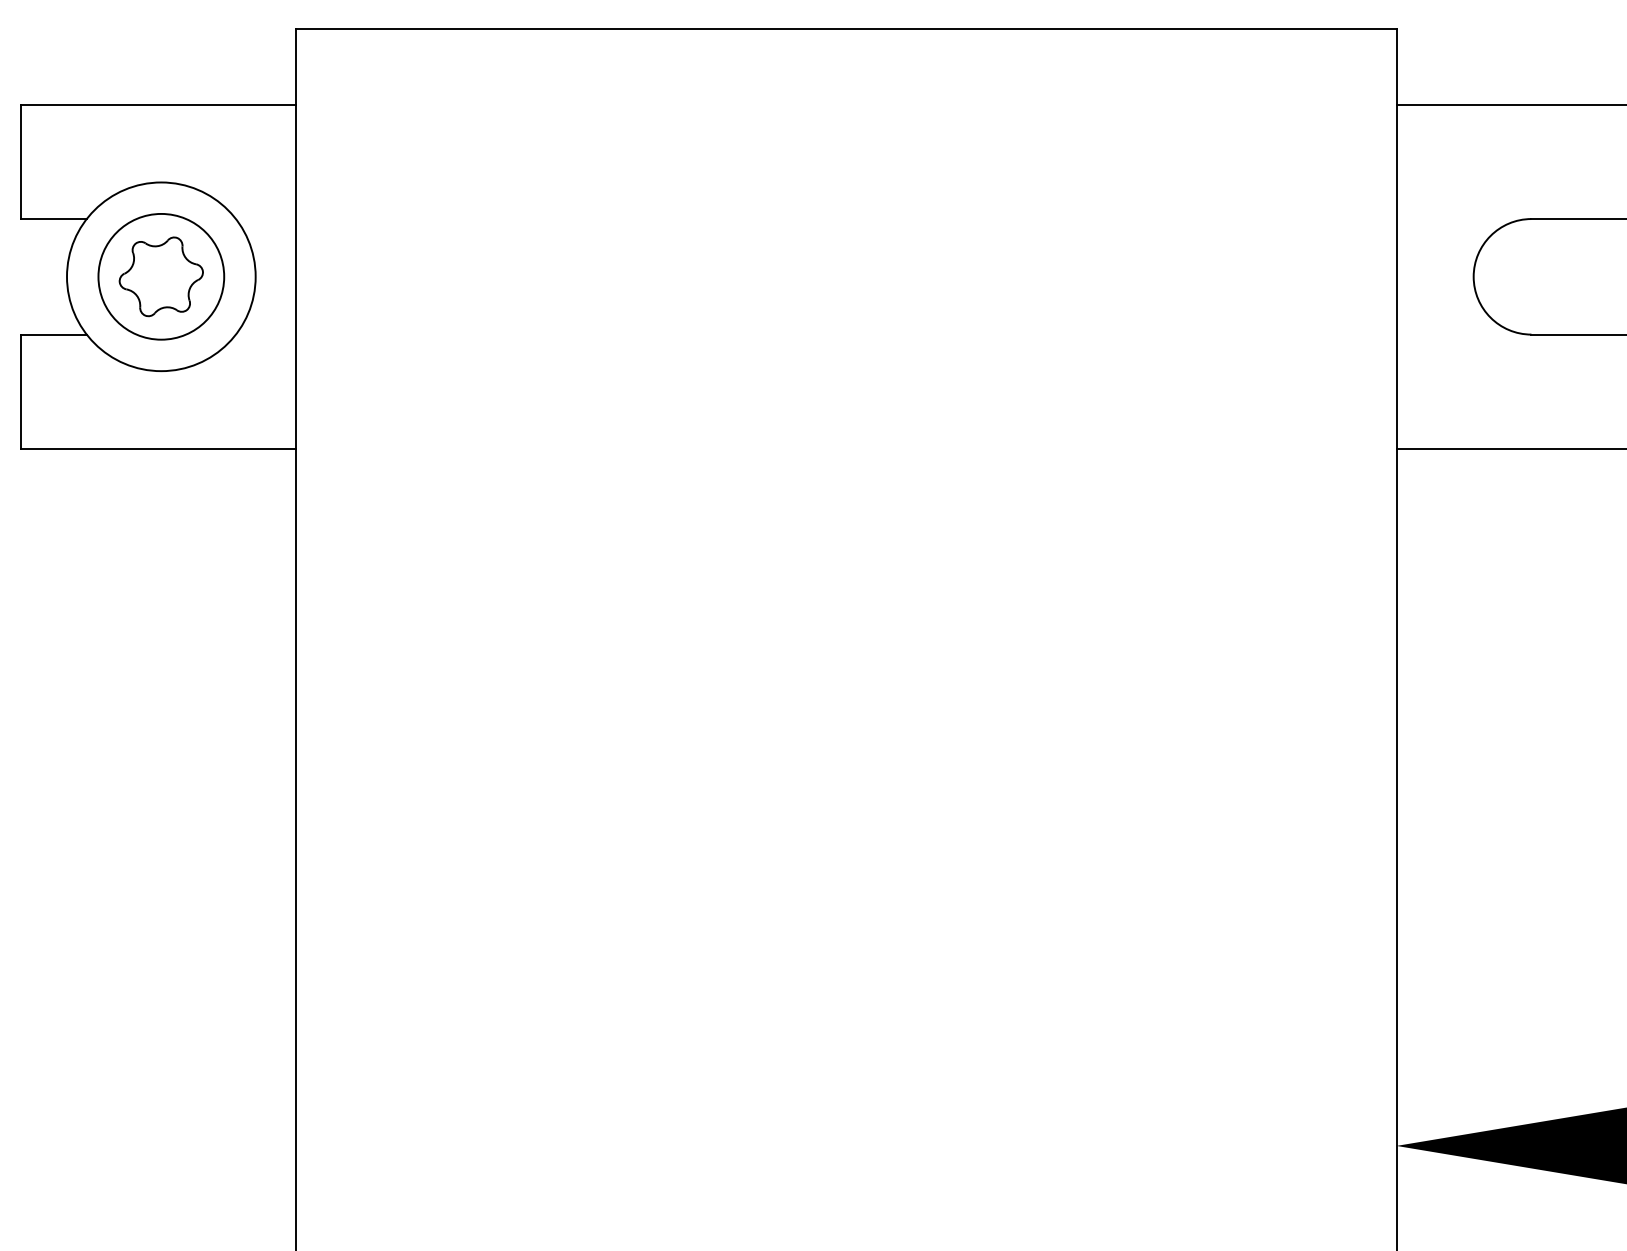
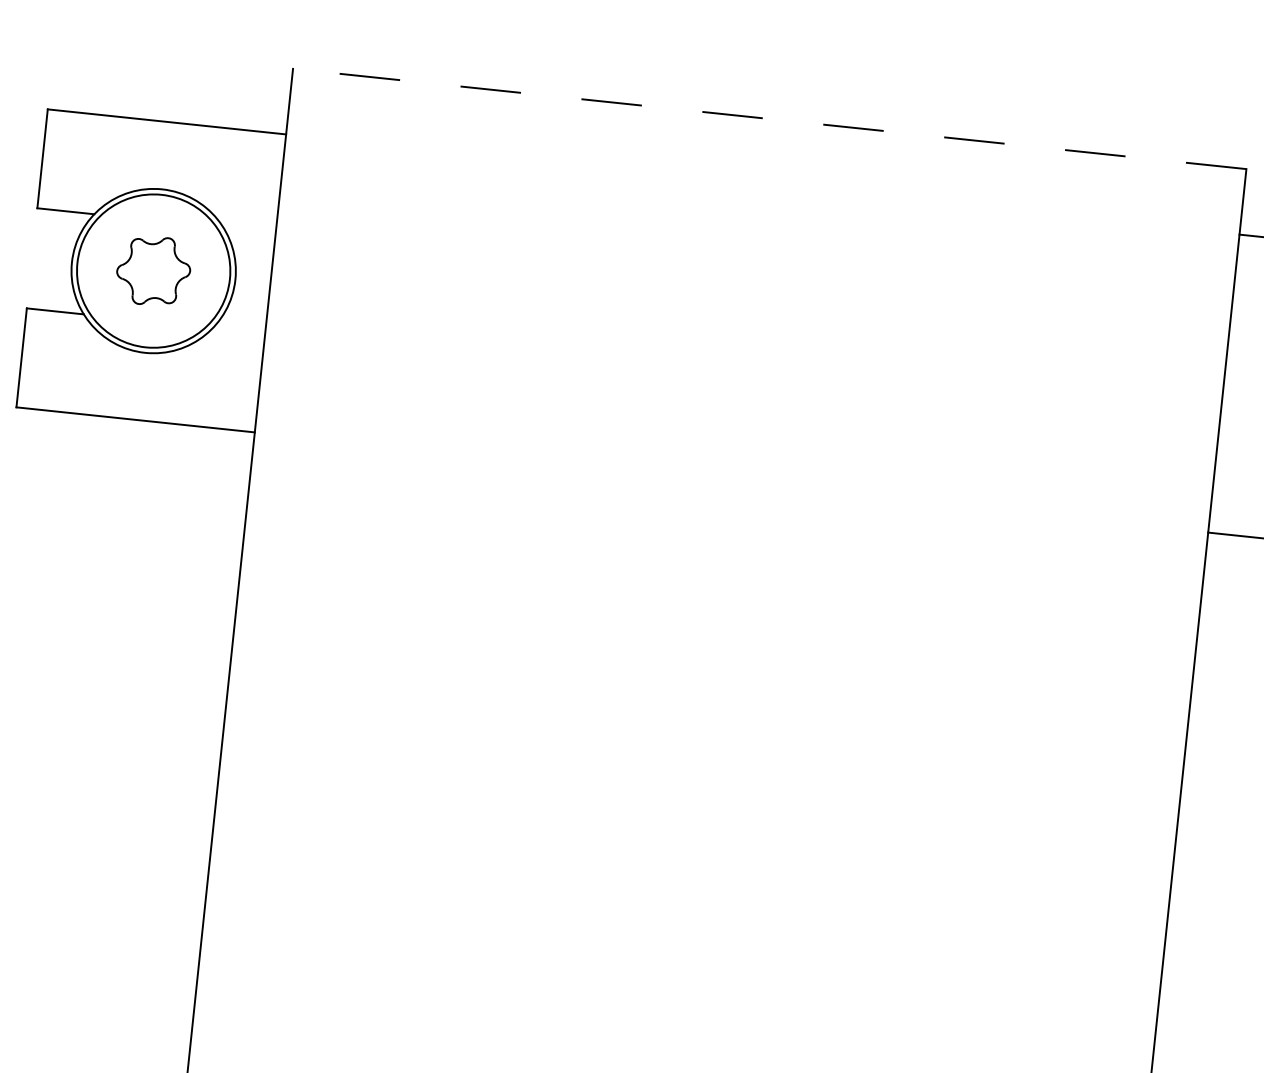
line: (845, 29) -> (768, 119), solid -> dashed
circle: (161, 276) -> (153, 270), size x1.4

